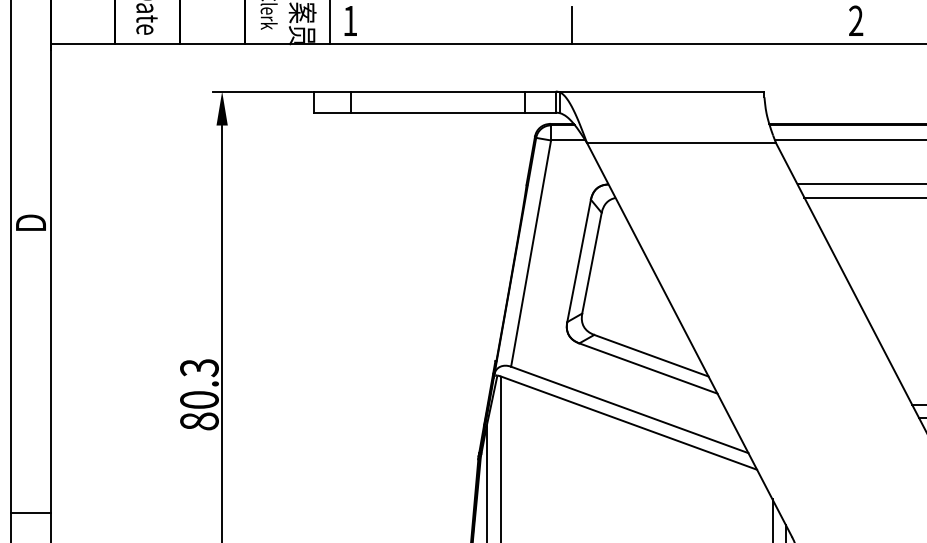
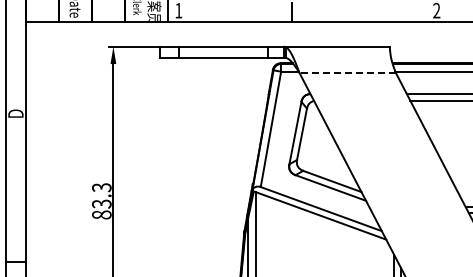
line: (681, 142) -> (347, 72), solid -> dashed
text: (198, 398) -> (101, 203), 80.3 -> 83.3

